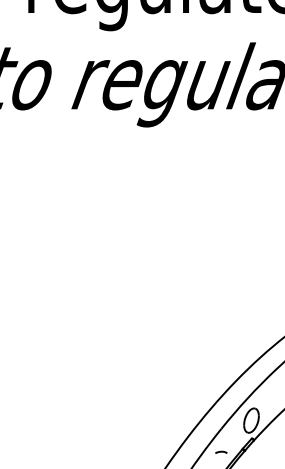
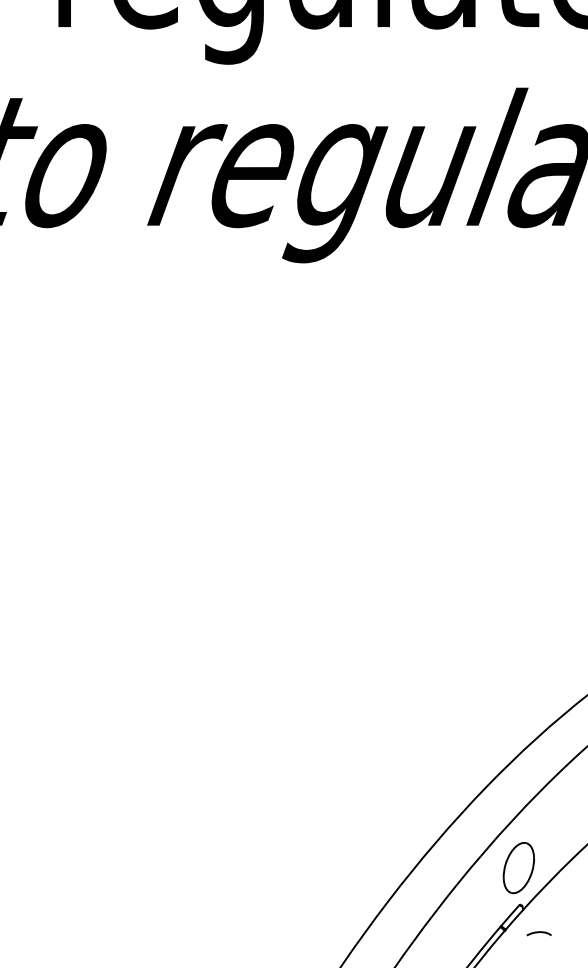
curve: (221, 451) -> (539, 931), moved

